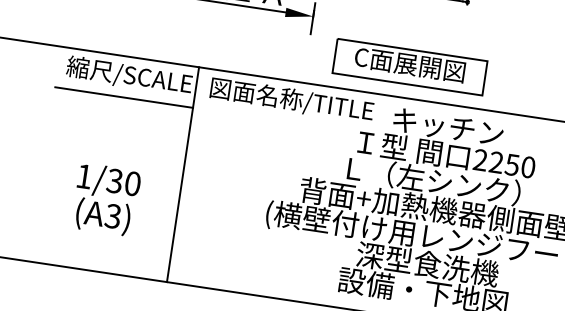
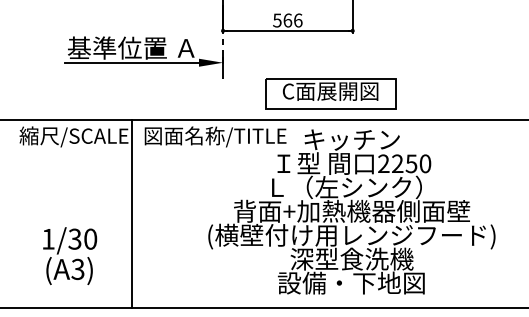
part: (409, 67) -> (330, 93), moved
line: (124, 97) -> (72, 155), removed
text: (106, 199) -> (70, 255), moved

